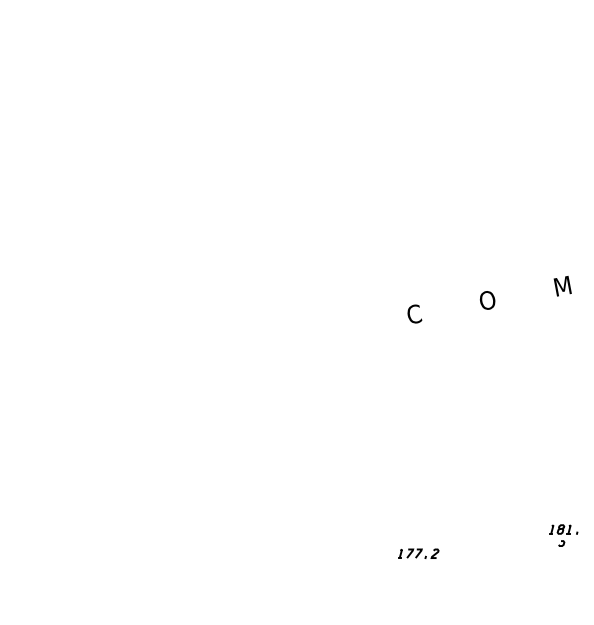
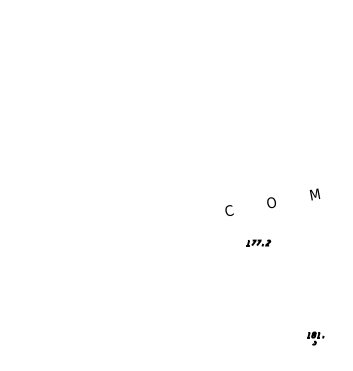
part: (418, 552) -> (258, 242), moved

